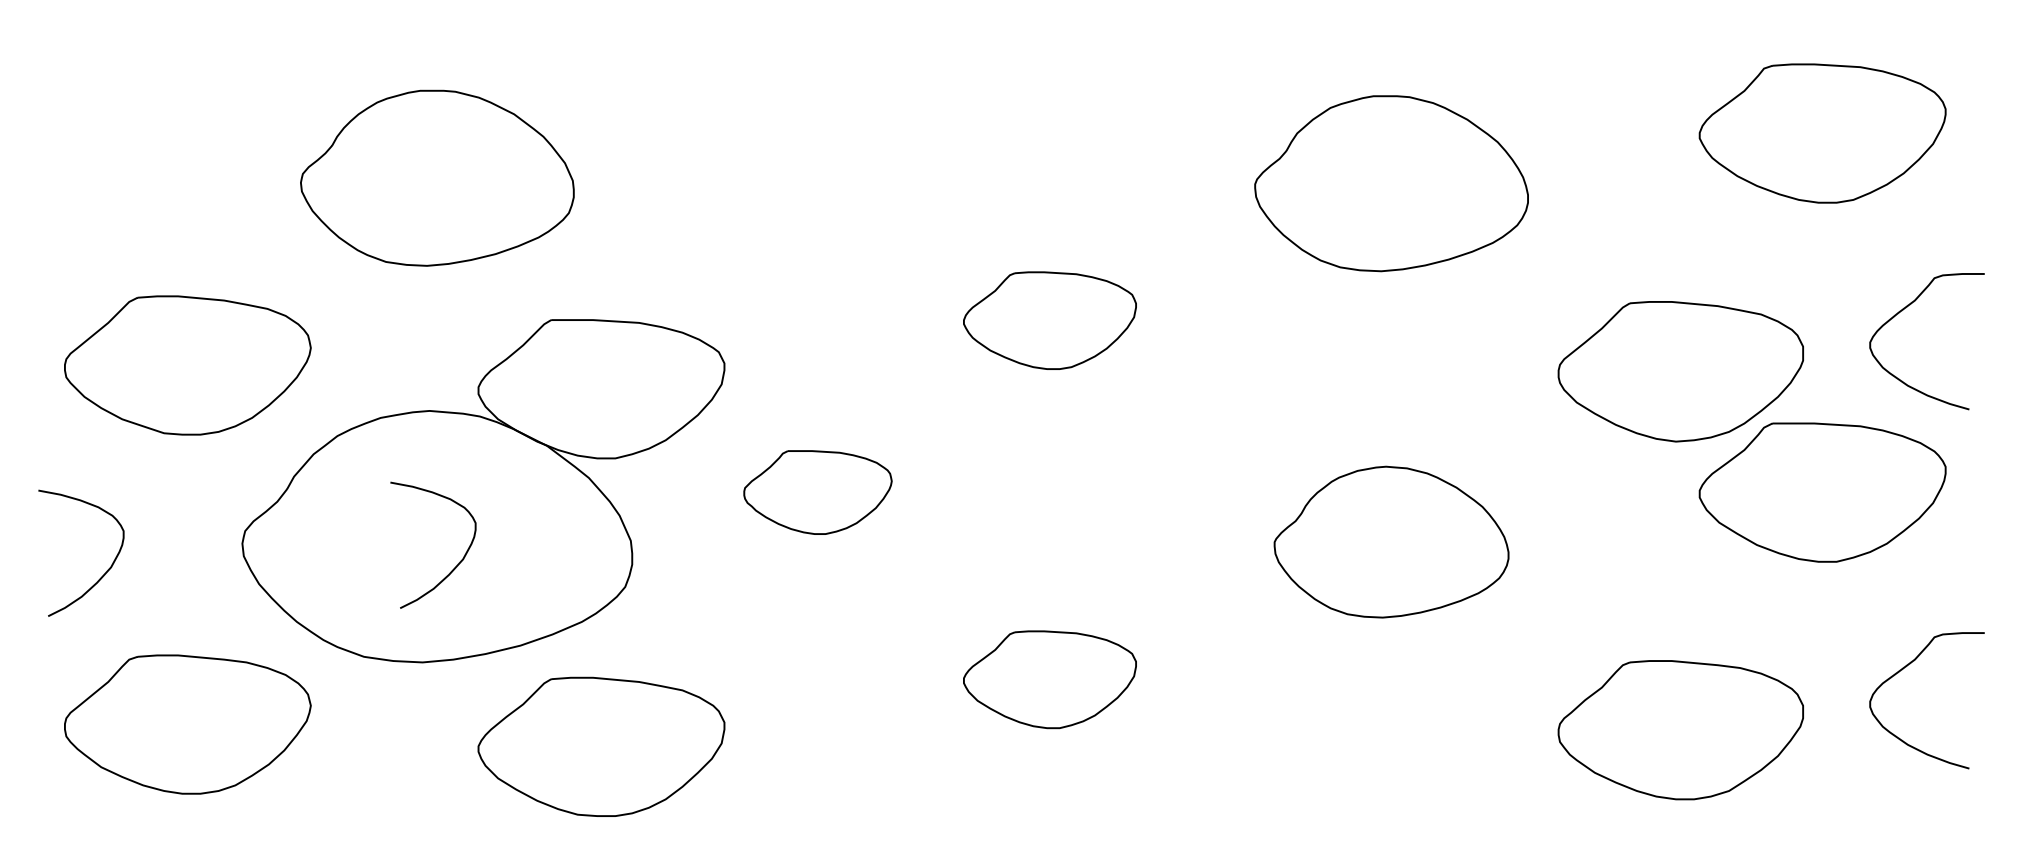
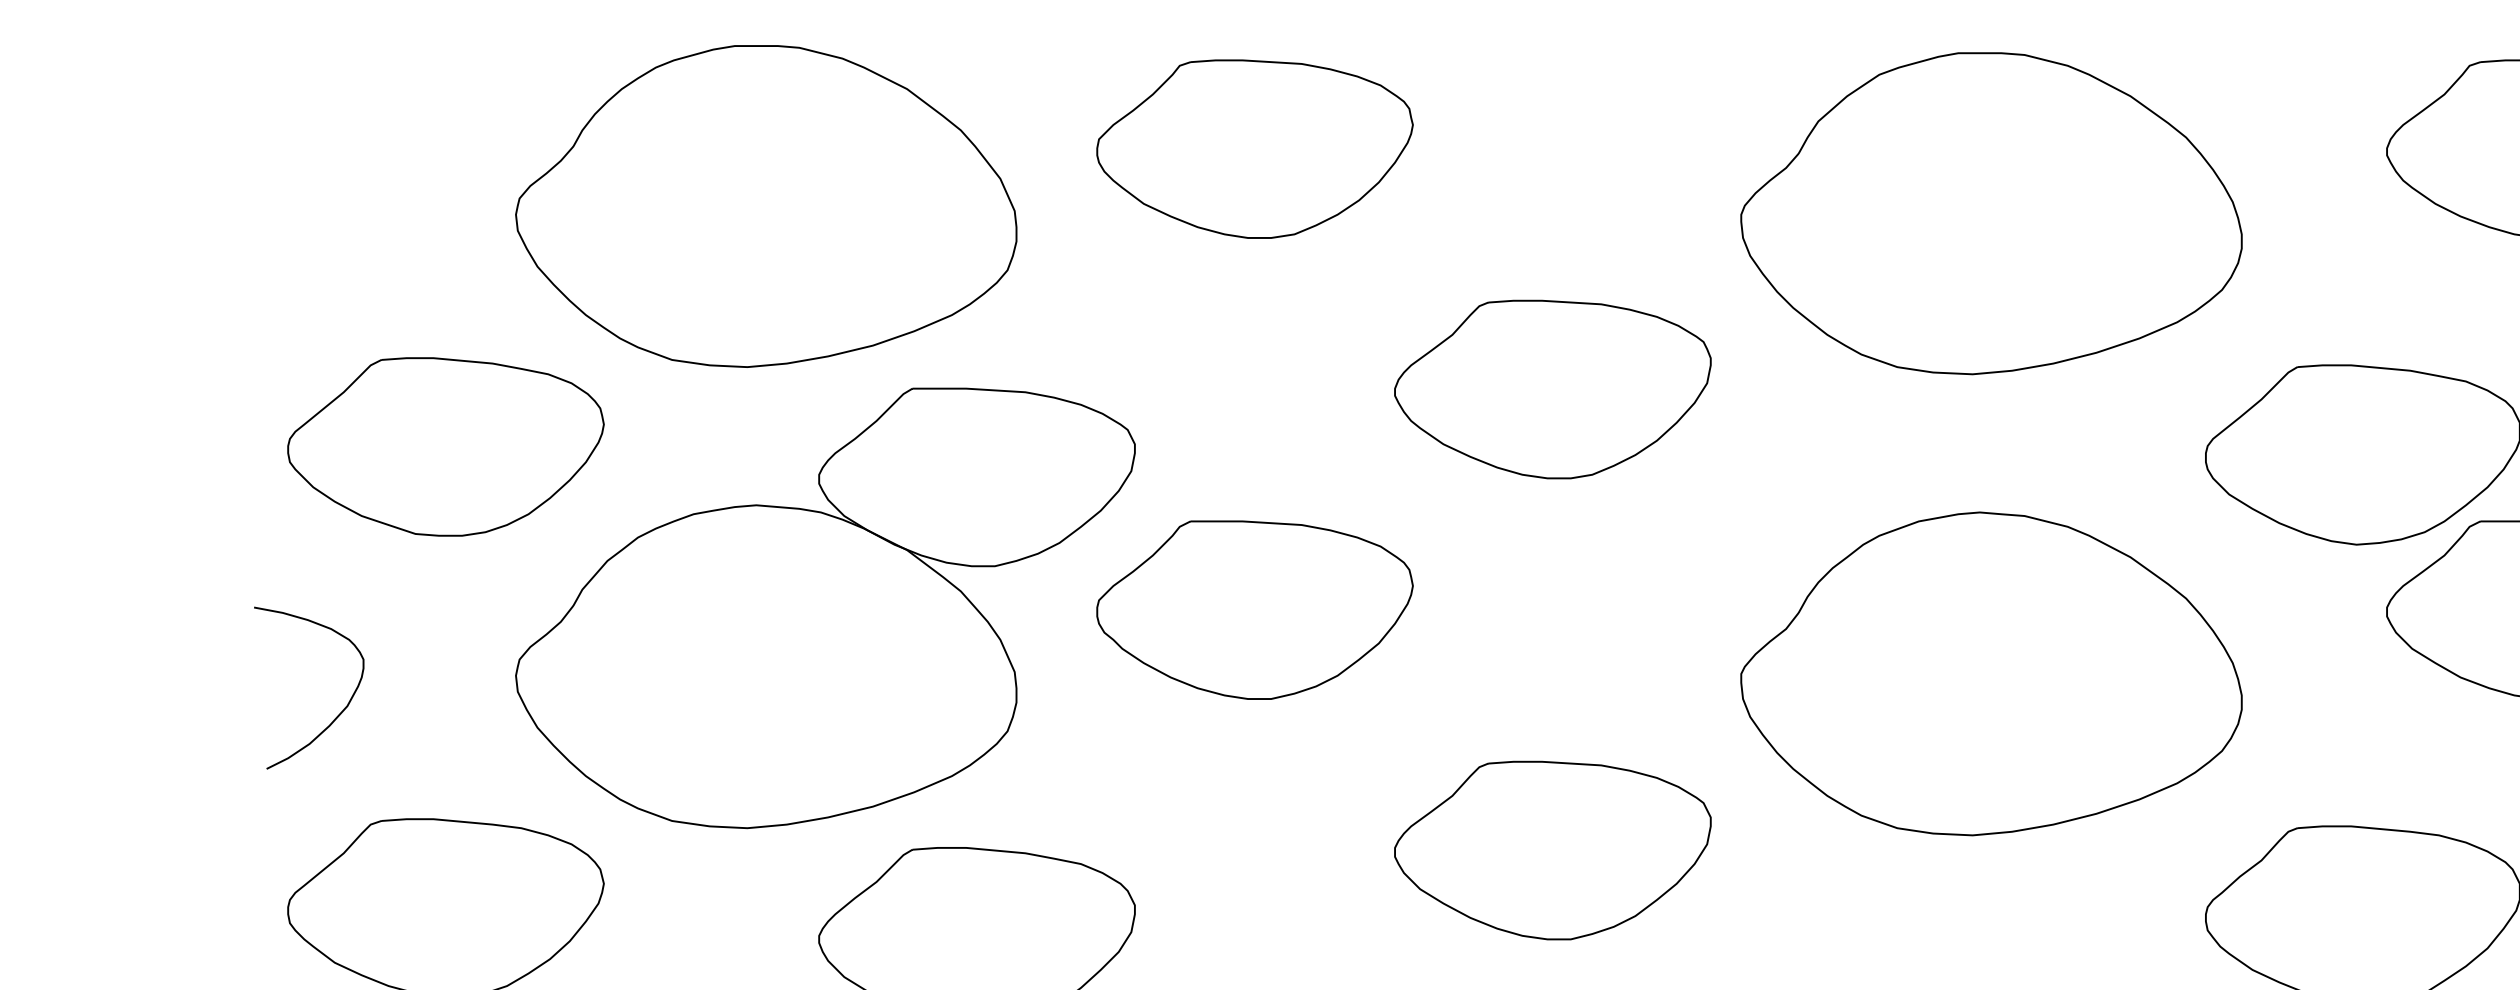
part: (817, 133) -> (1254, 149), added
part: (437, 178) -> (766, 206), size x1.43
part: (1391, 183) -> (1991, 213), size x1.43
part: (1049, 320) -> (1552, 389), size x1.43
part: (817, 492) -> (1254, 610), size x1.67
part: (1391, 541) -> (1991, 672), size x1.67
curve: (458, 562) -> (793, 699), removed
part: (1049, 679) -> (1552, 850), size x1.43

